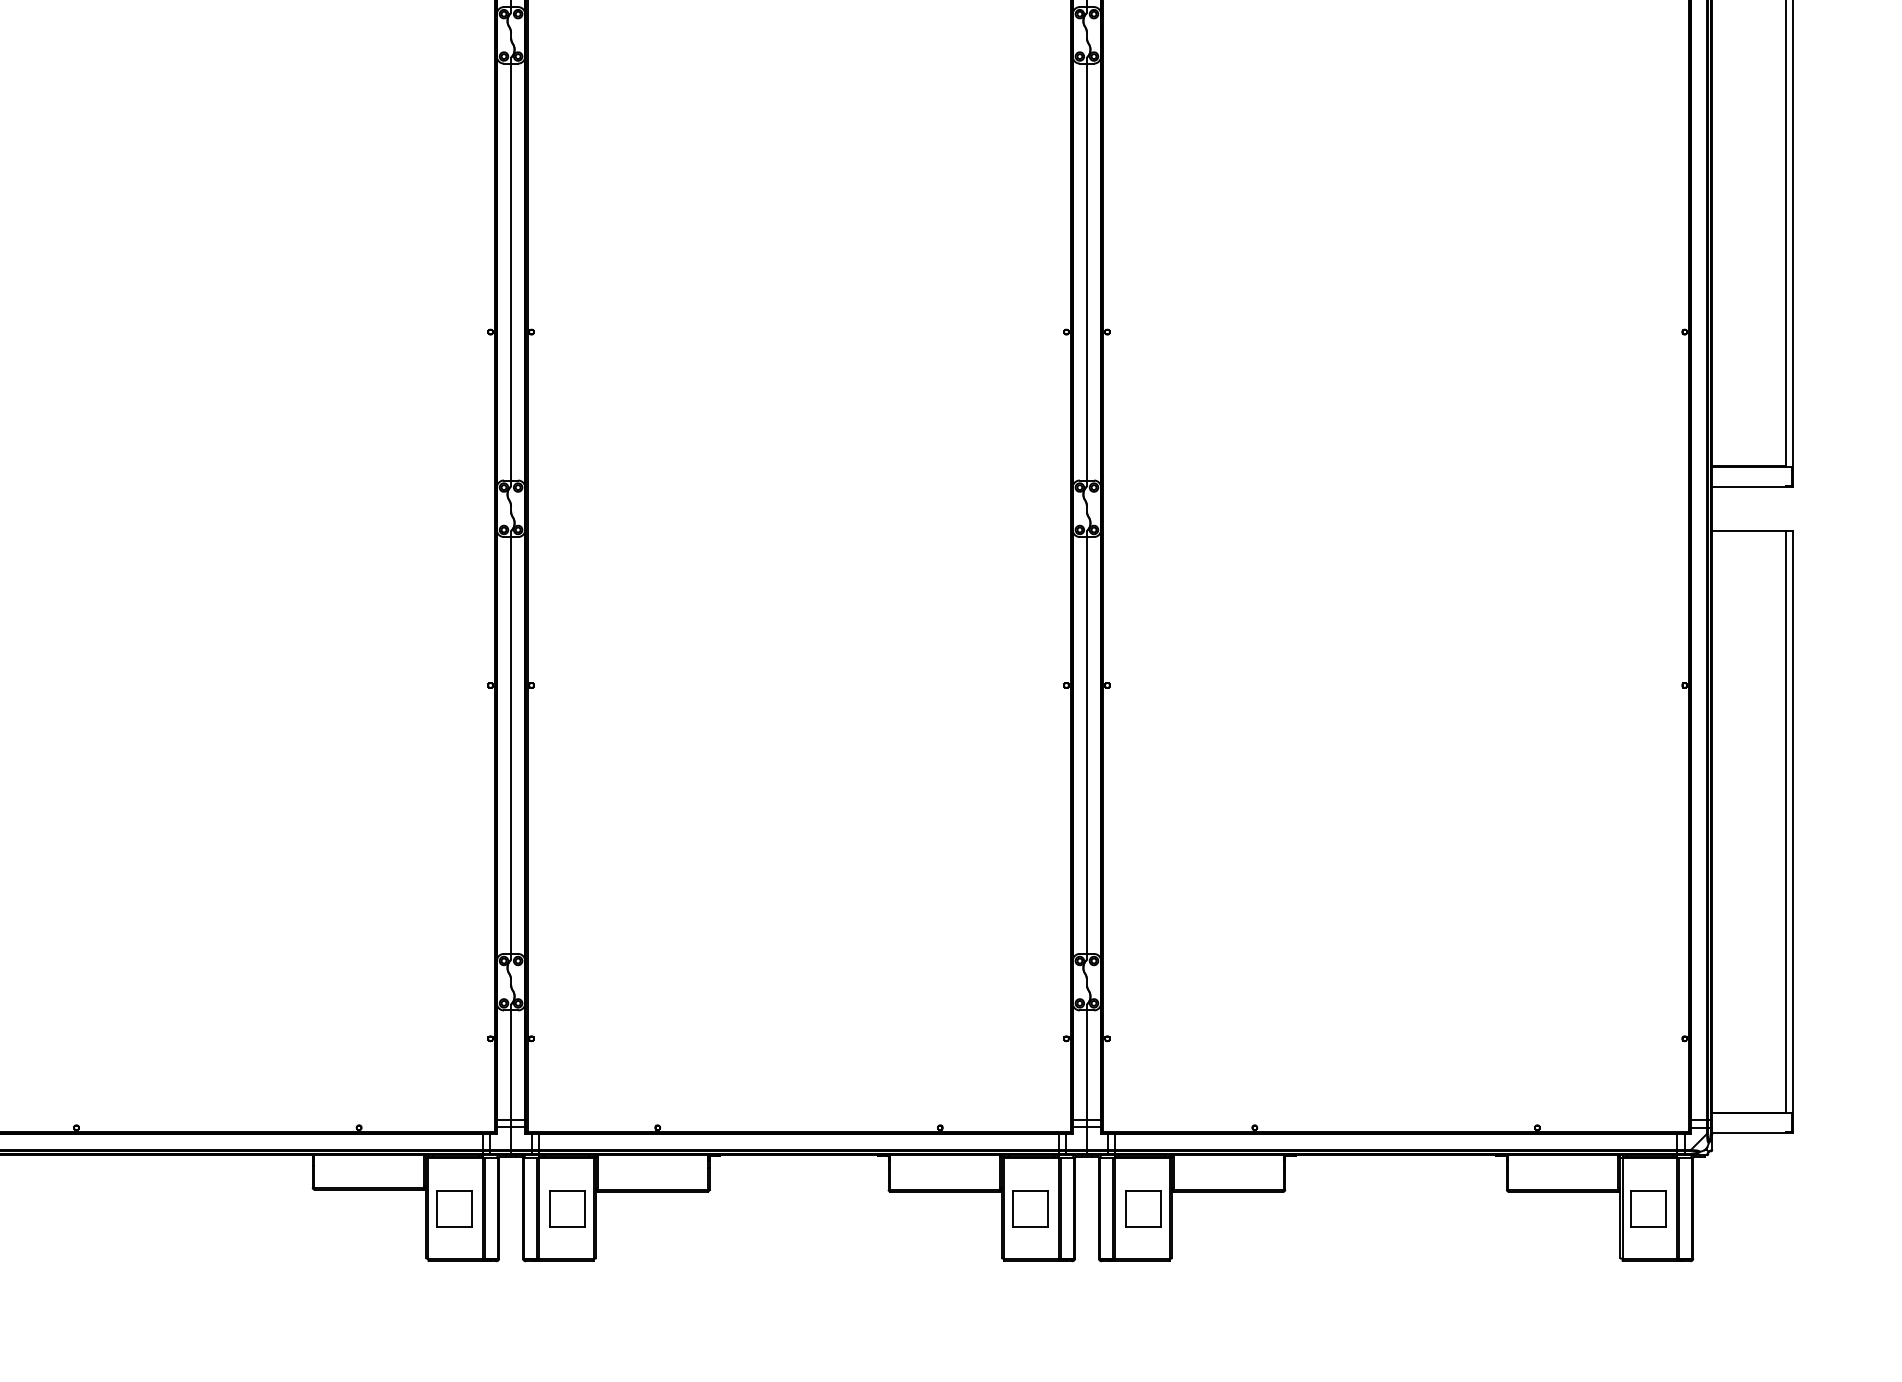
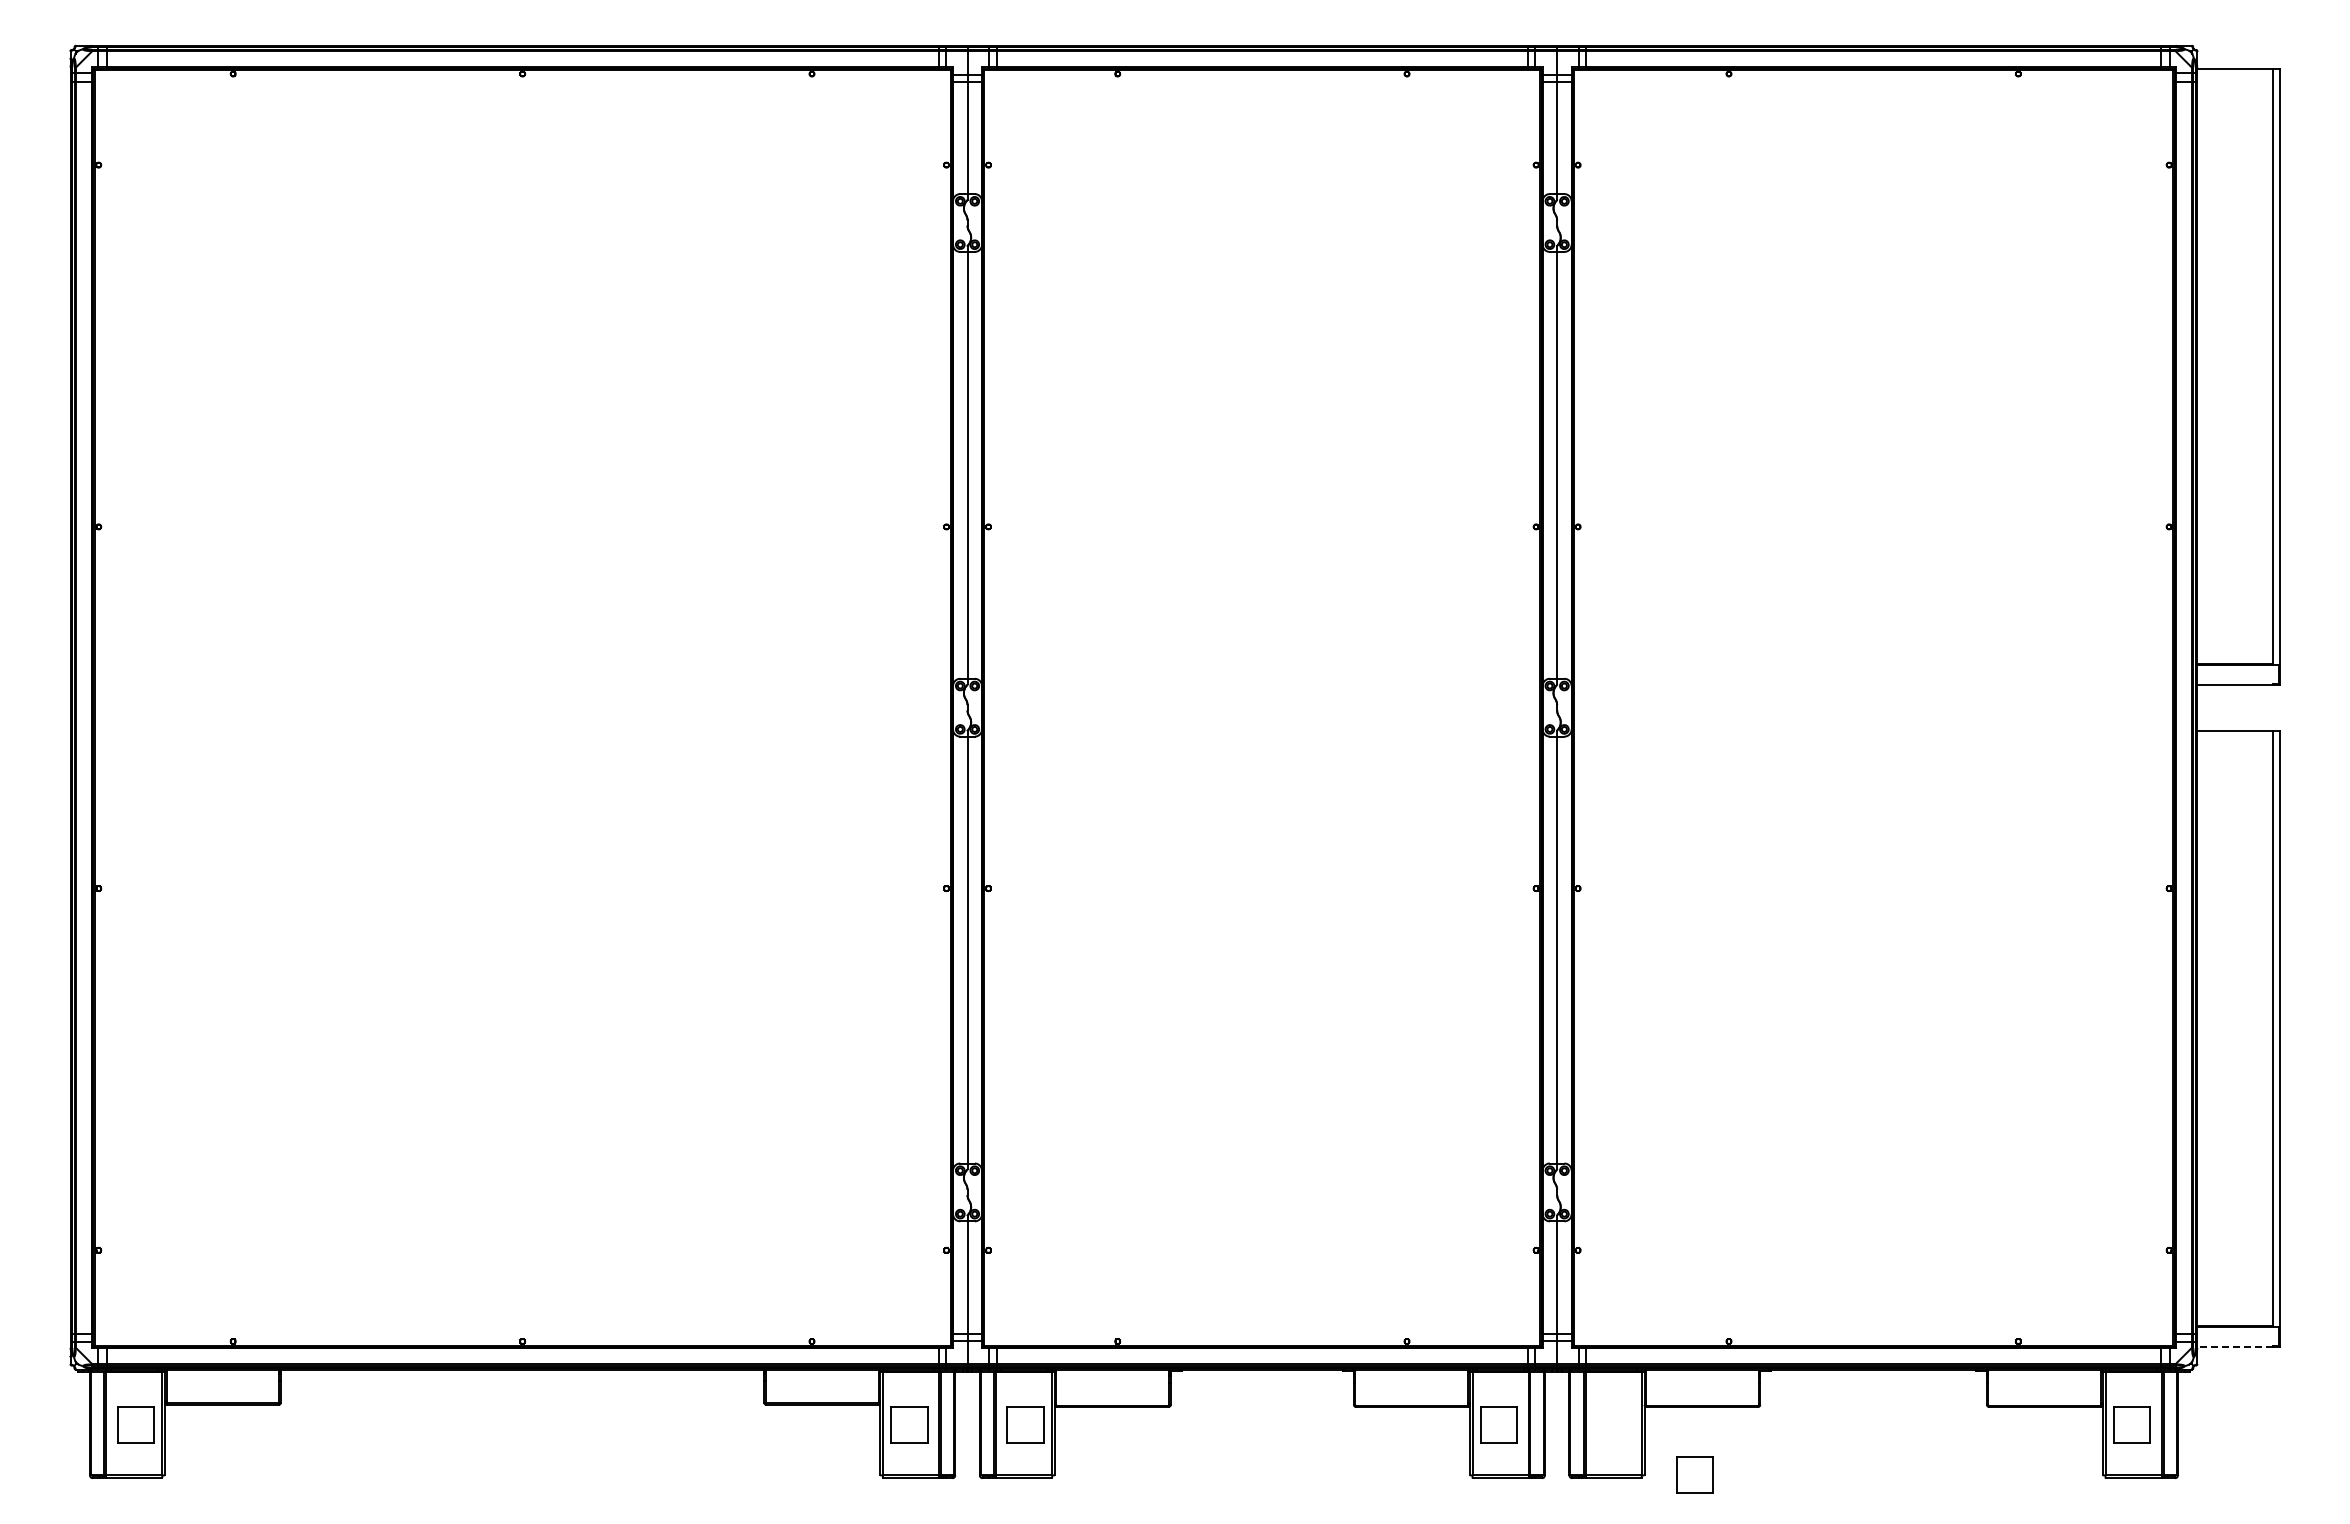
line: (1749, 1132) -> (2235, 1346), solid -> dashed
part: (1142, 1208) -> (1694, 1474), moved

